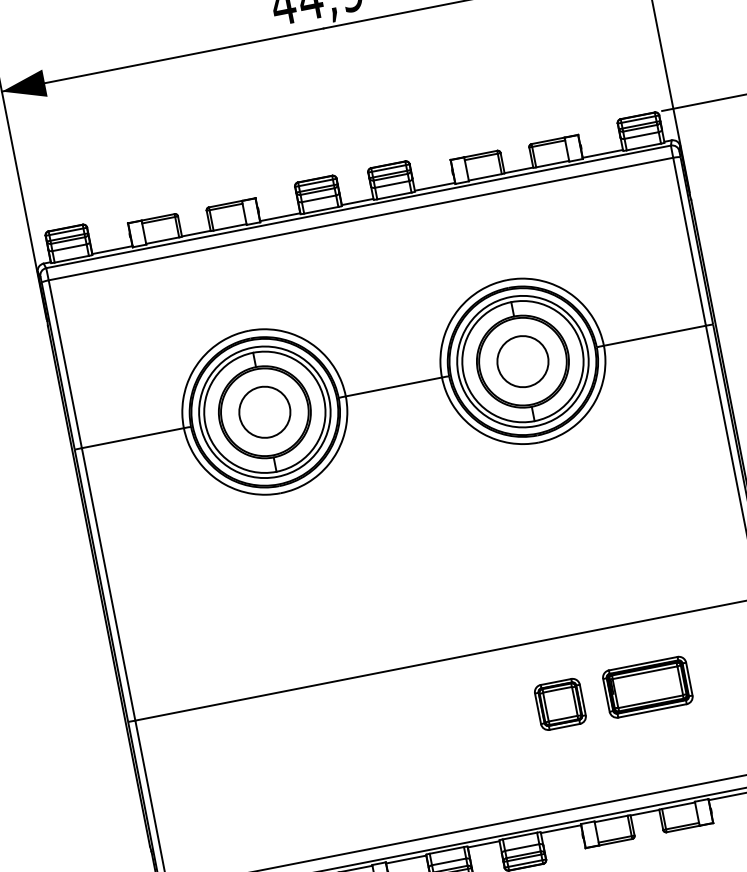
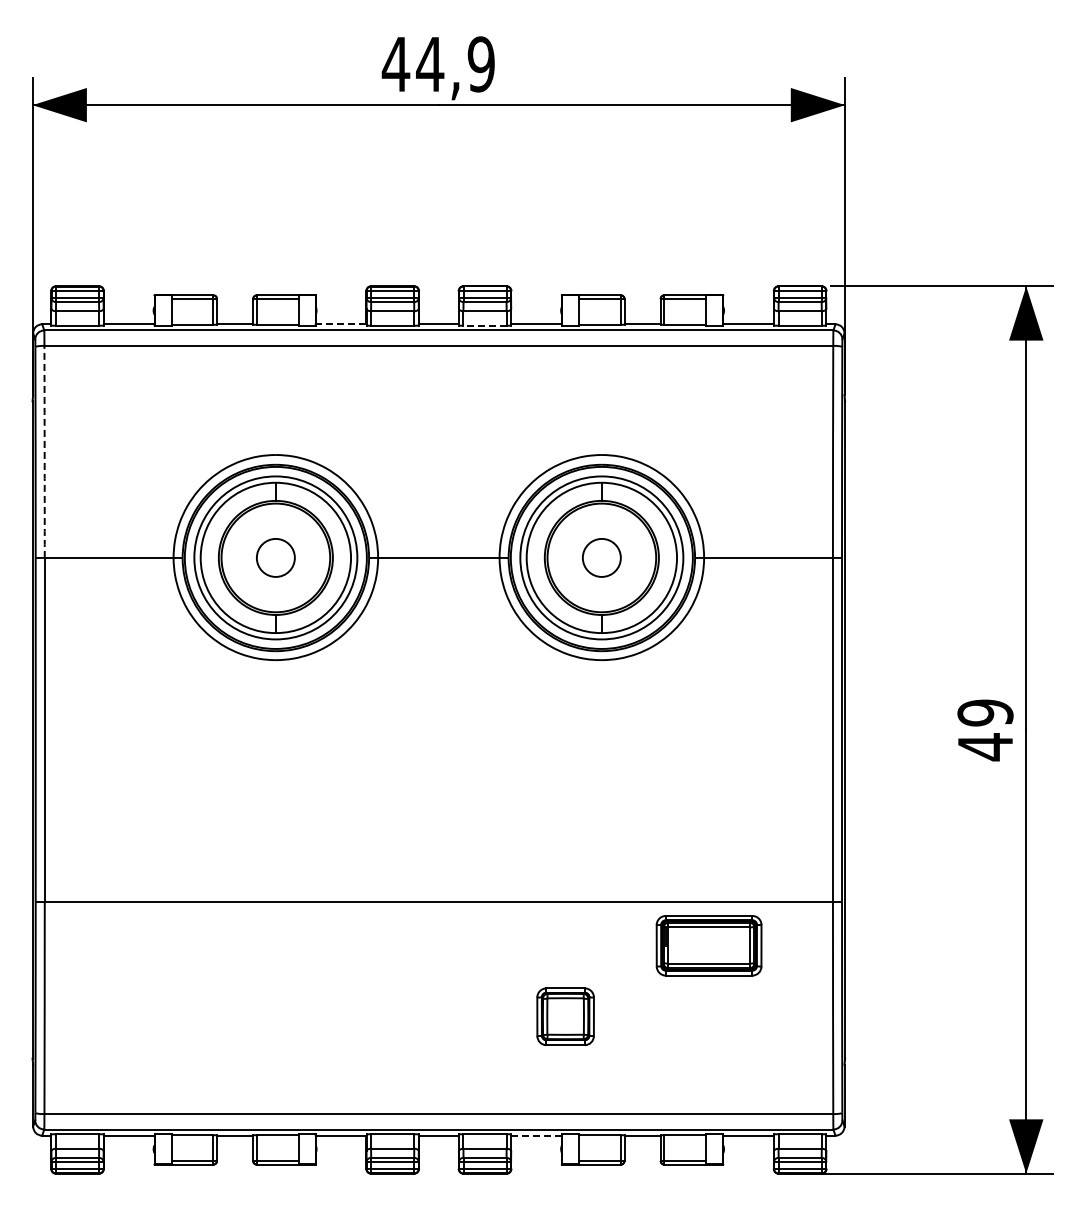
line: (394, 195) -> (485, 325), solid -> dashed
line: (279, 217) -> (340, 324), solid -> dashed
circle: (522, 361) -> (601, 557), size x0.6
arc: (65, 363) -> (44, 451), solid -> dashed
circle: (264, 412) -> (275, 557), size x0.6
part: (647, 687) -> (708, 945), moved
part: (560, 704) -> (565, 1016), moved
line: (560, 829) -> (536, 1135), solid -> dashed

